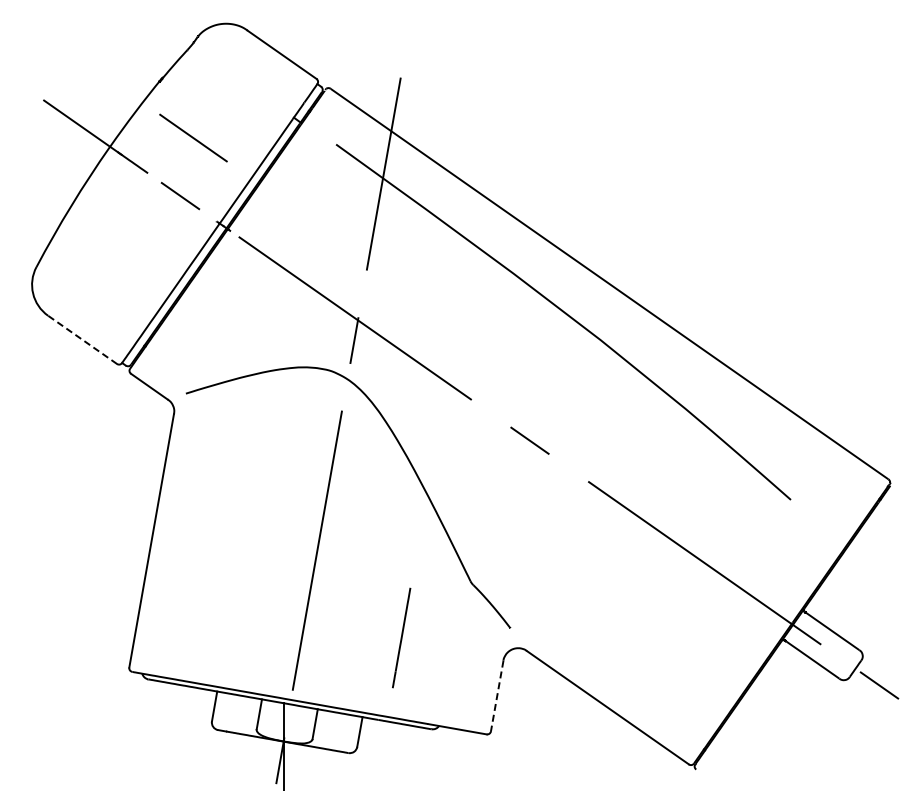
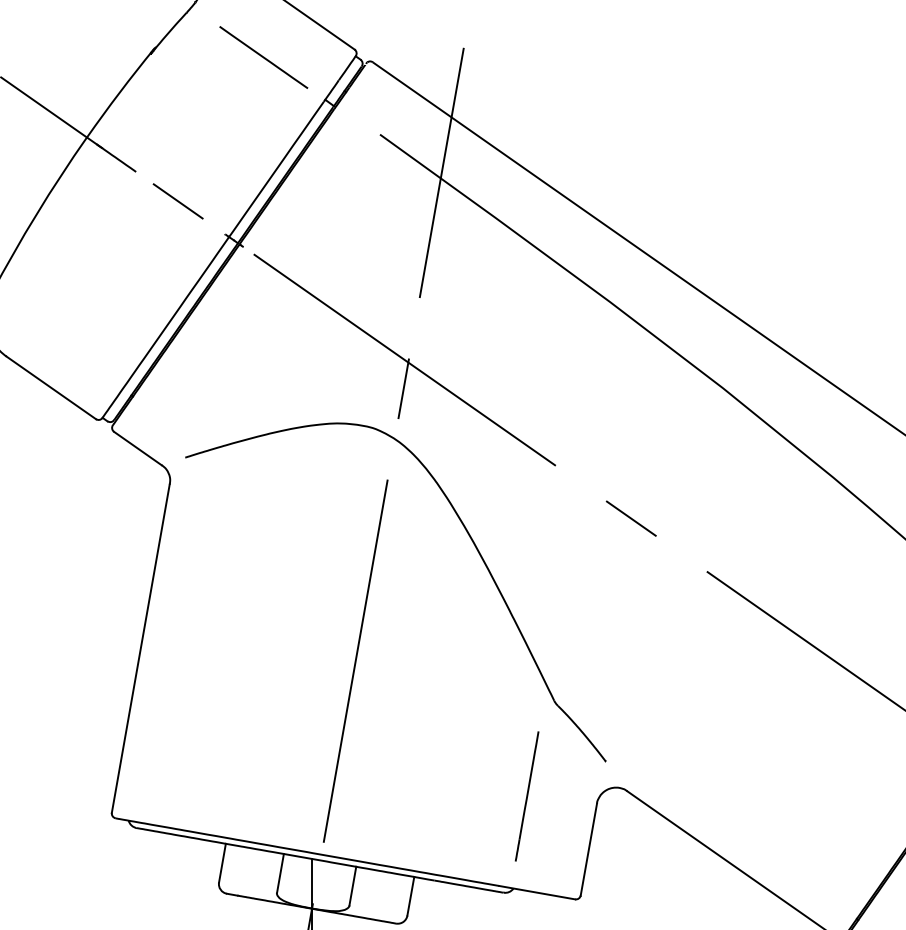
line: (193, 137) -> (263, 56), moved
line: (82, 339) -> (51, 387), dashed -> solid
line: (401, 637) -> (526, 795), moved
line: (497, 696) -> (589, 850), dashed -> solid

